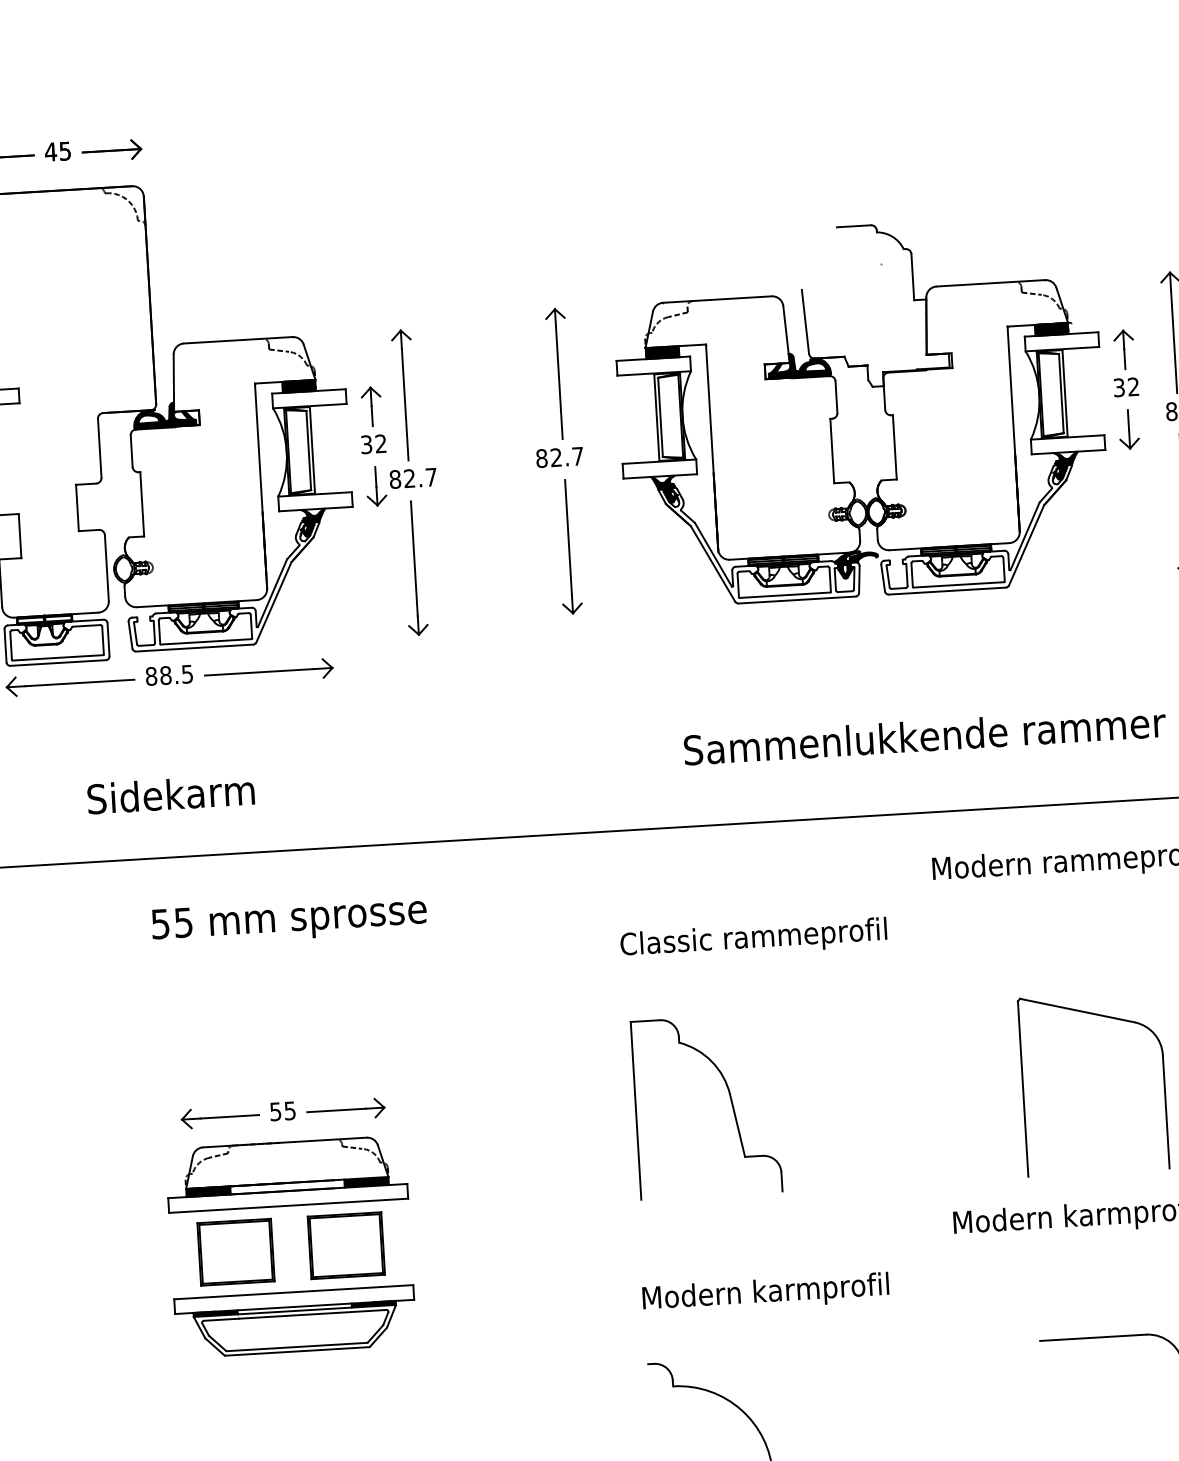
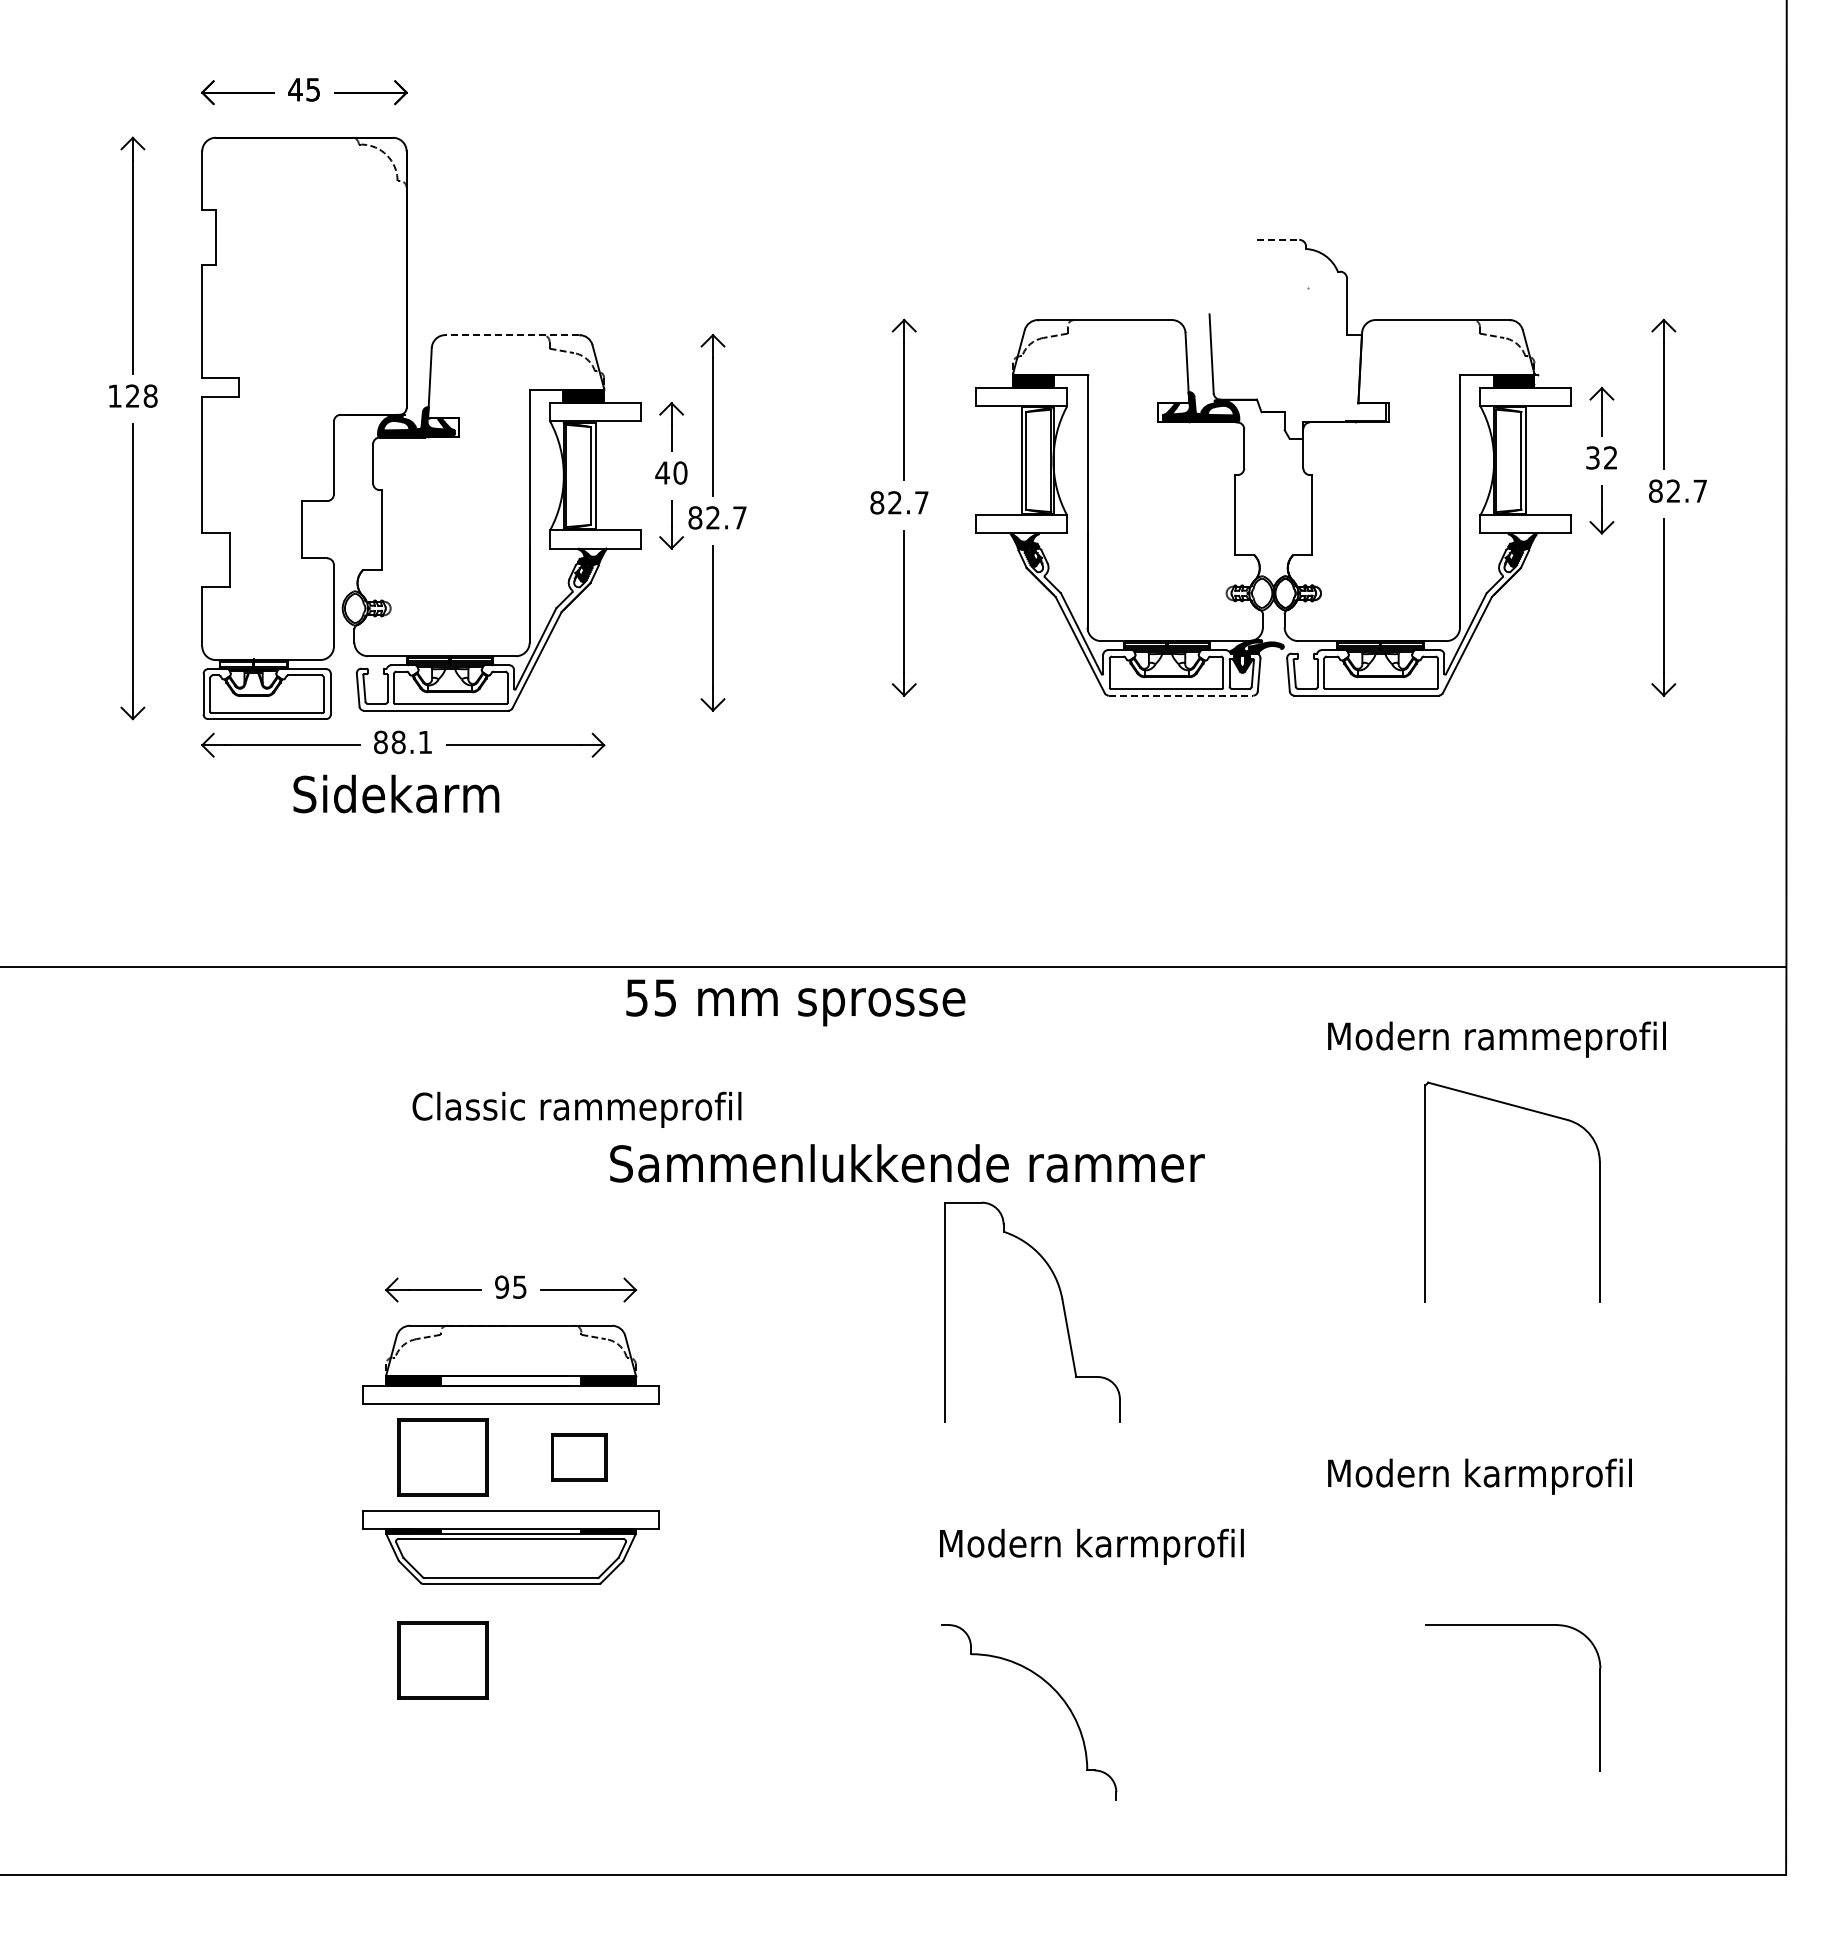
line: (854, 225) -> (1278, 239), solid -> dashed
line: (238, 340) -> (512, 335), solid -> dashed
text: (373, 443) -> (671, 472), 32 -> 40
line: (797, 599) -> (1181, 695), solid -> dashed
text: (186, 674) -> (424, 742), 88.5 -> 88.1
text: (925, 736) -> (907, 1163), moved
text: (171, 793) -> (396, 793), moved
text: (289, 920) -> (795, 1002), moved
text: (753, 938) -> (576, 1109), moved
part: (1110, 1018) -> (1538, 1113), moved
text: (275, 1111) -> (501, 1286), 55 -> 95
part: (346, 1245) -> (579, 1457), size x0.6
part: (245, 1416) -> (442, 1660), added

